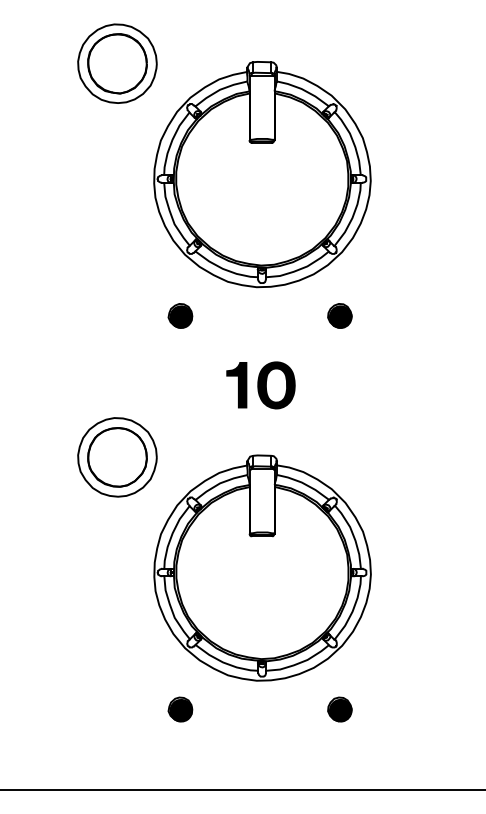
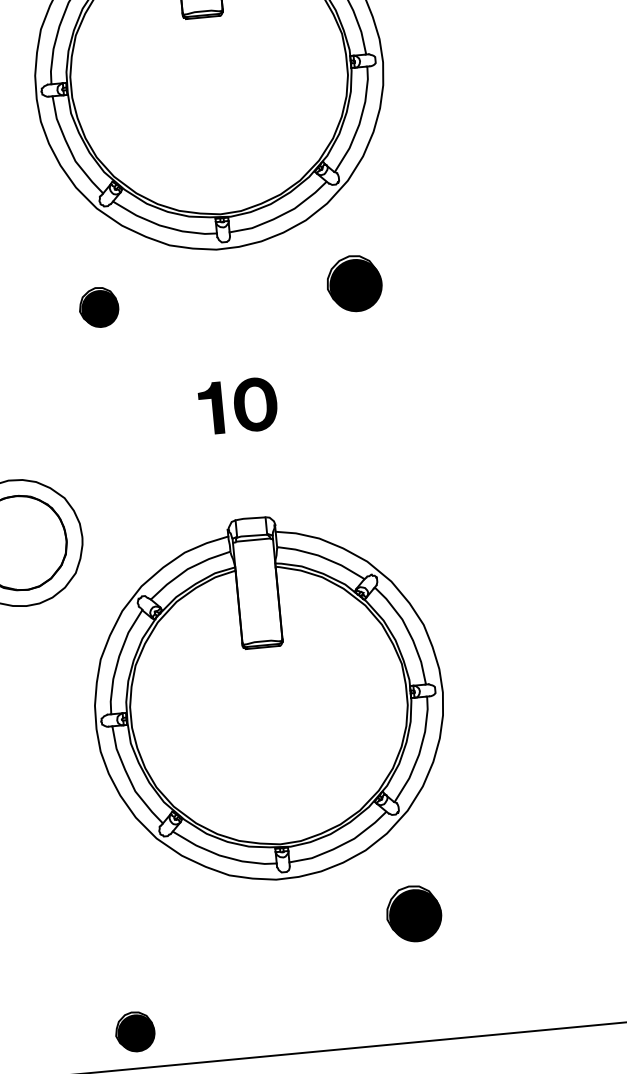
part: (339, 315) -> (353, 282), size x1.4
part: (260, 385) -> (237, 406), size x0.7
part: (180, 709) -> (135, 1031), moved
part: (339, 709) -> (413, 913), size x1.4

